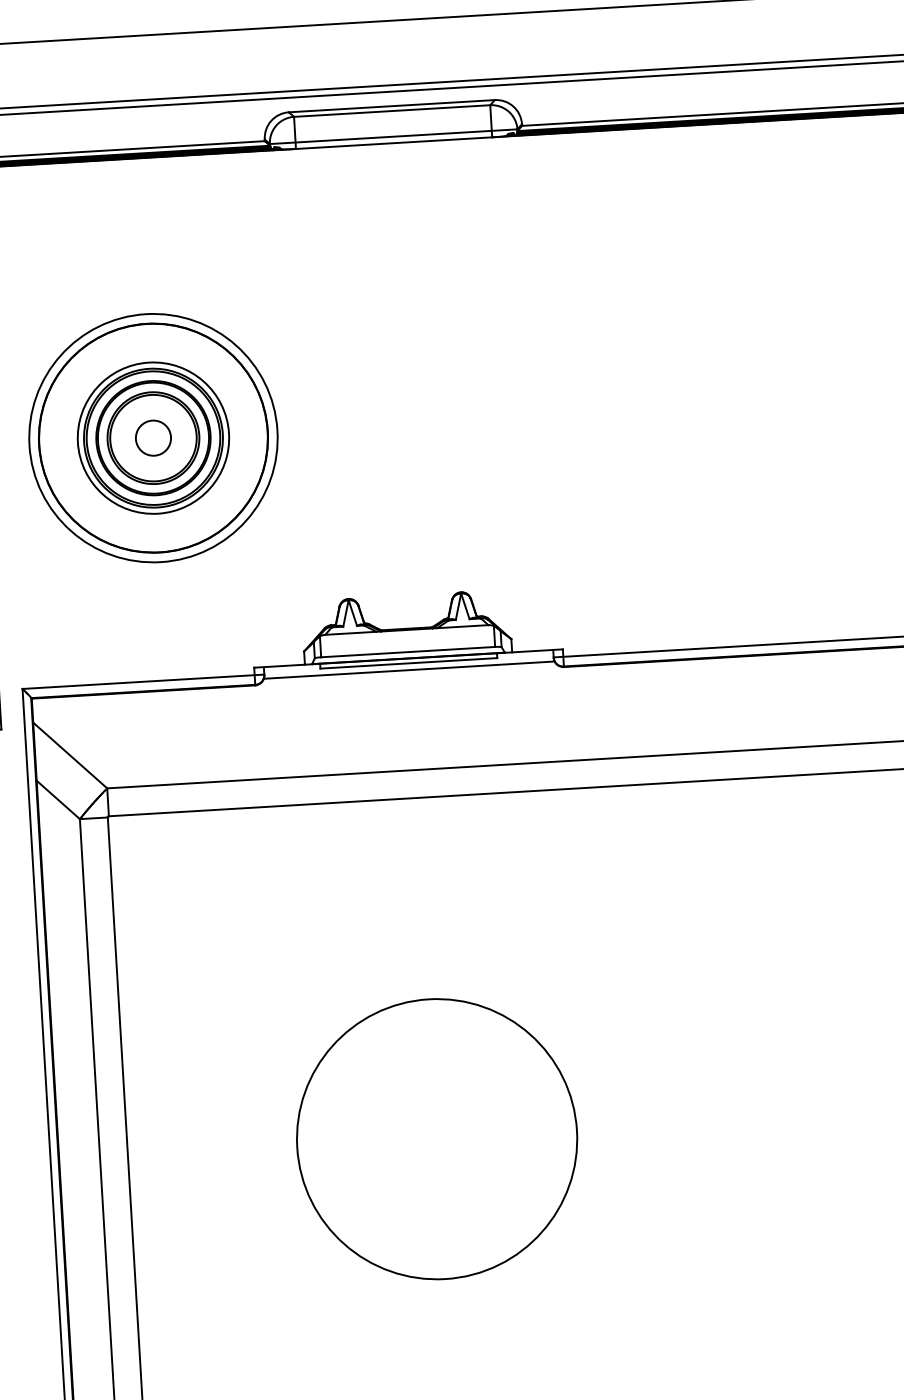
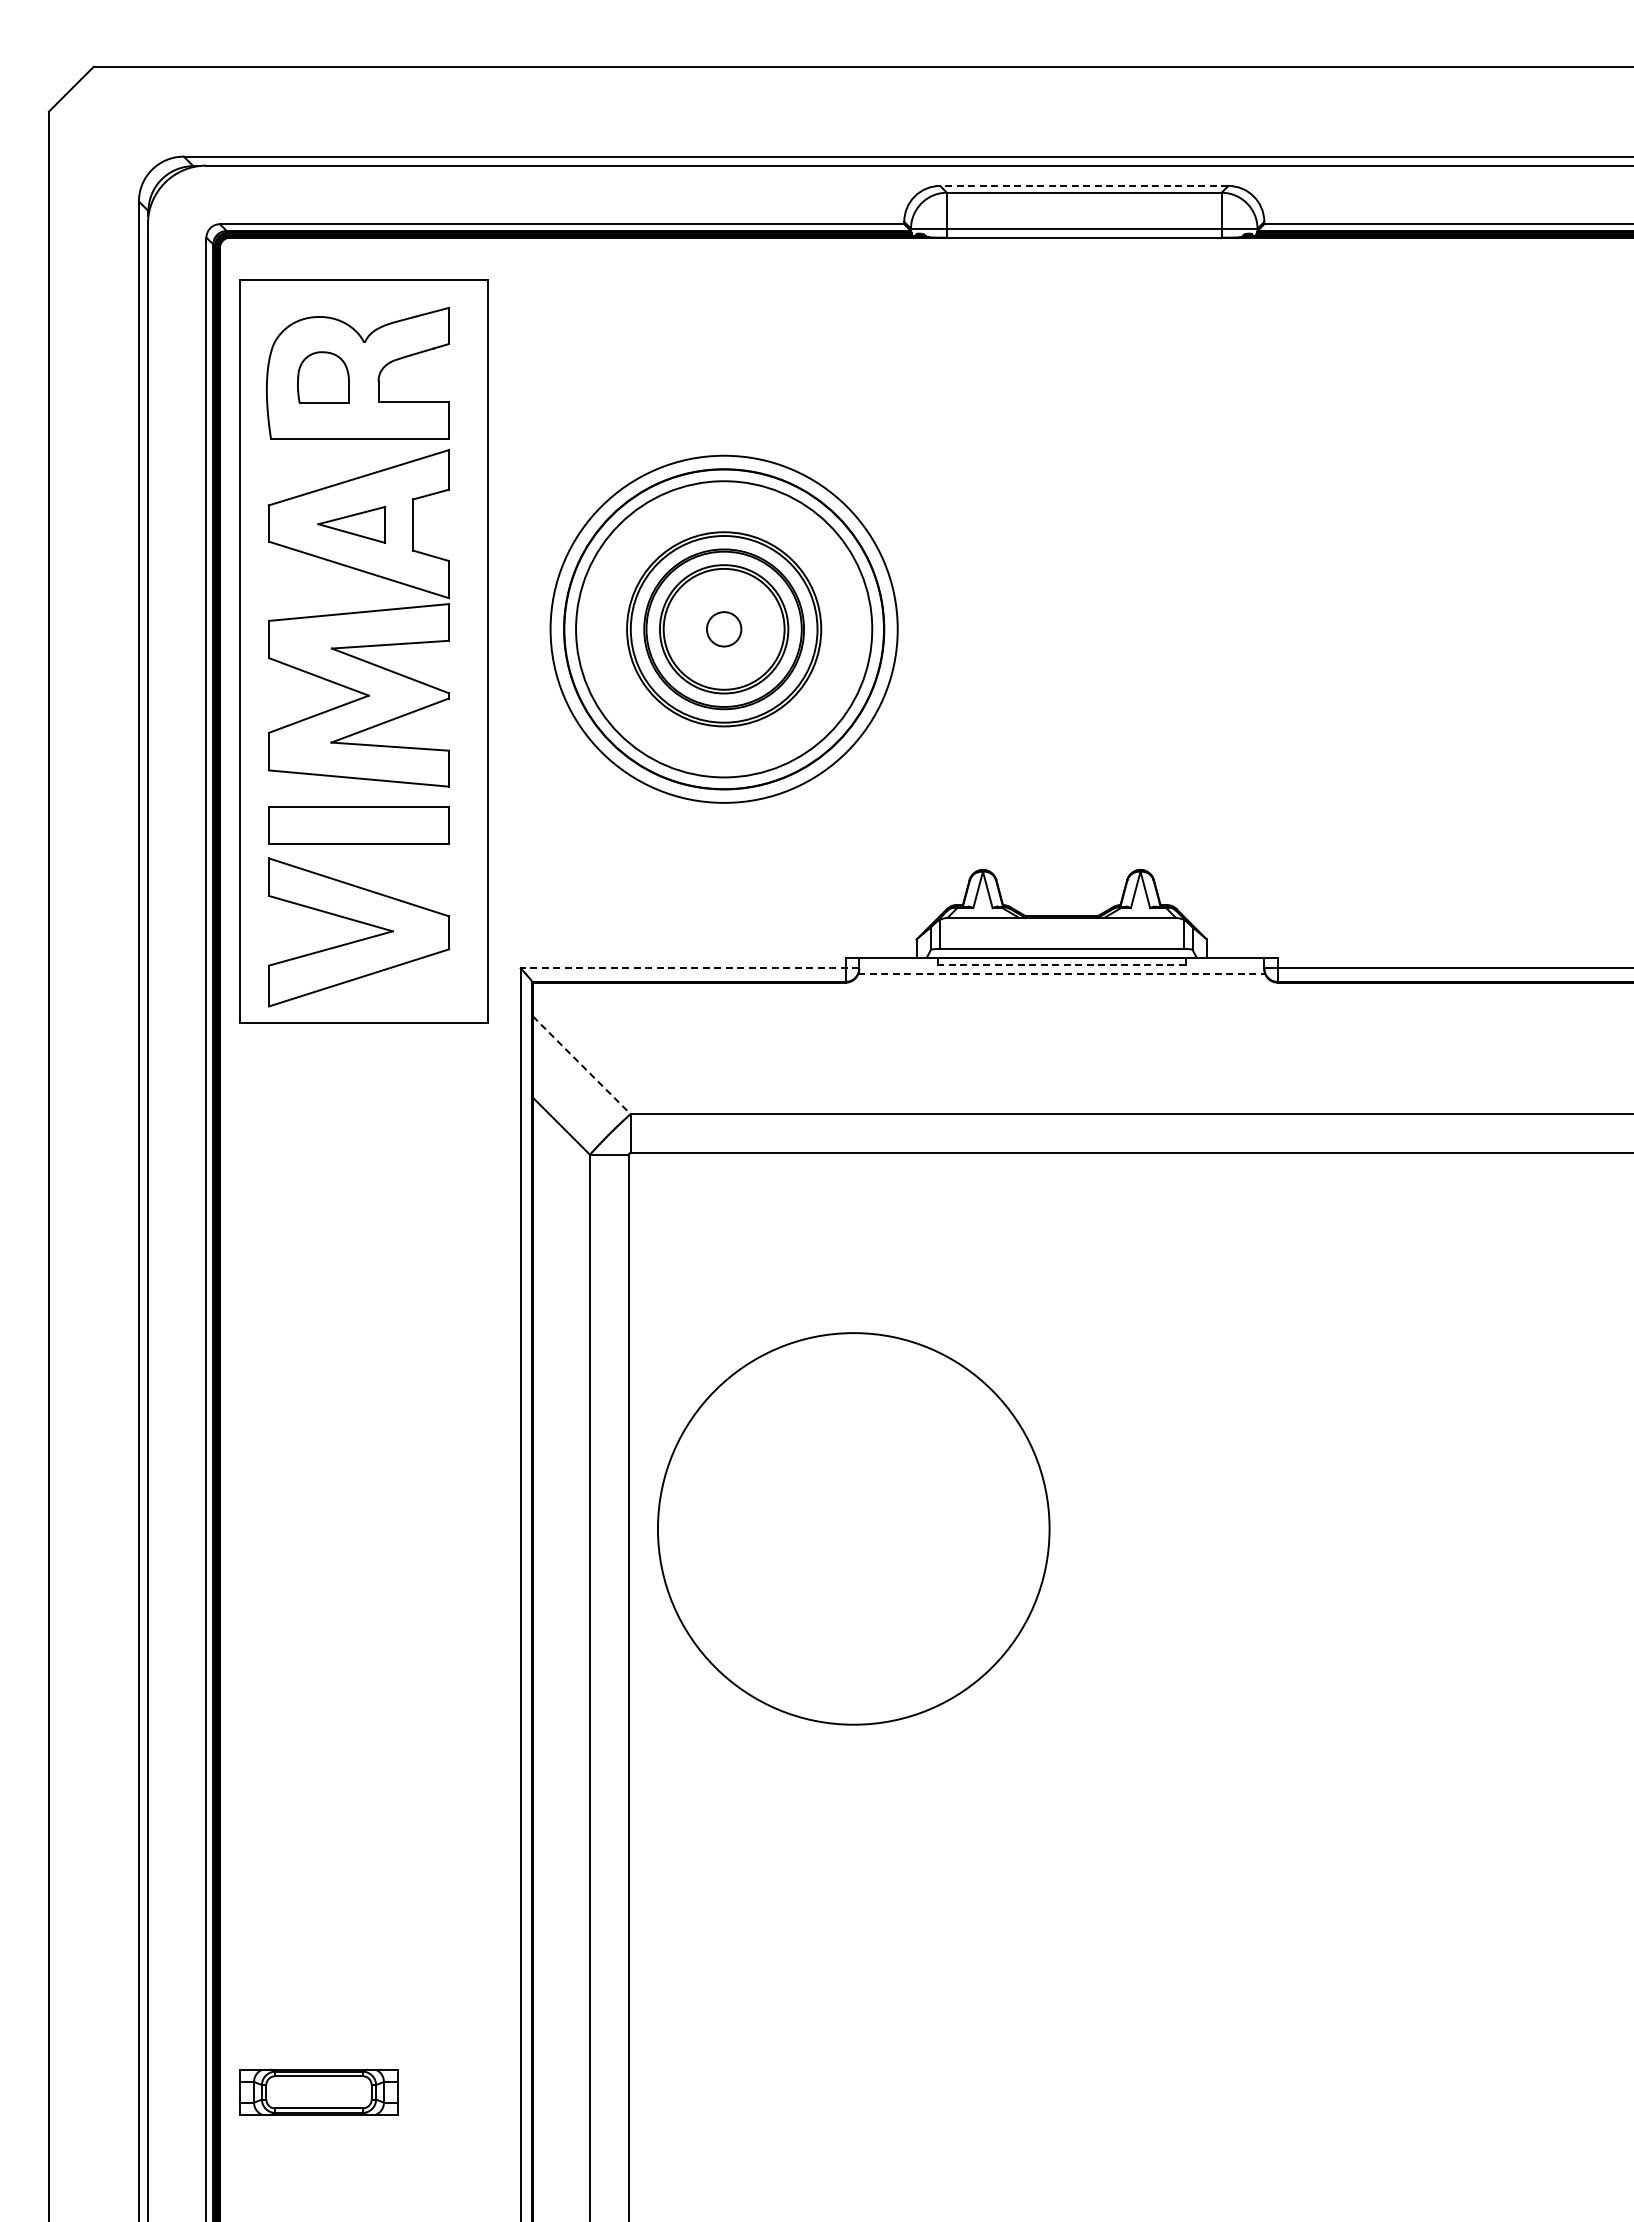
line: (391, 105) -> (1083, 185), solid -> dashed
circle: (152, 437) -> (723, 628), size x0.7
circle: (153, 438) -> (723, 629), size x1.4
line: (408, 663) -> (1061, 964), solid -> dashed
line: (409, 670) -> (1061, 974), solid -> dashed
line: (143, 681) -> (689, 968), solid -> dashed
line: (70, 755) -> (582, 1065), solid -> dashed
circle: (436, 1138) -> (853, 1528), moved

